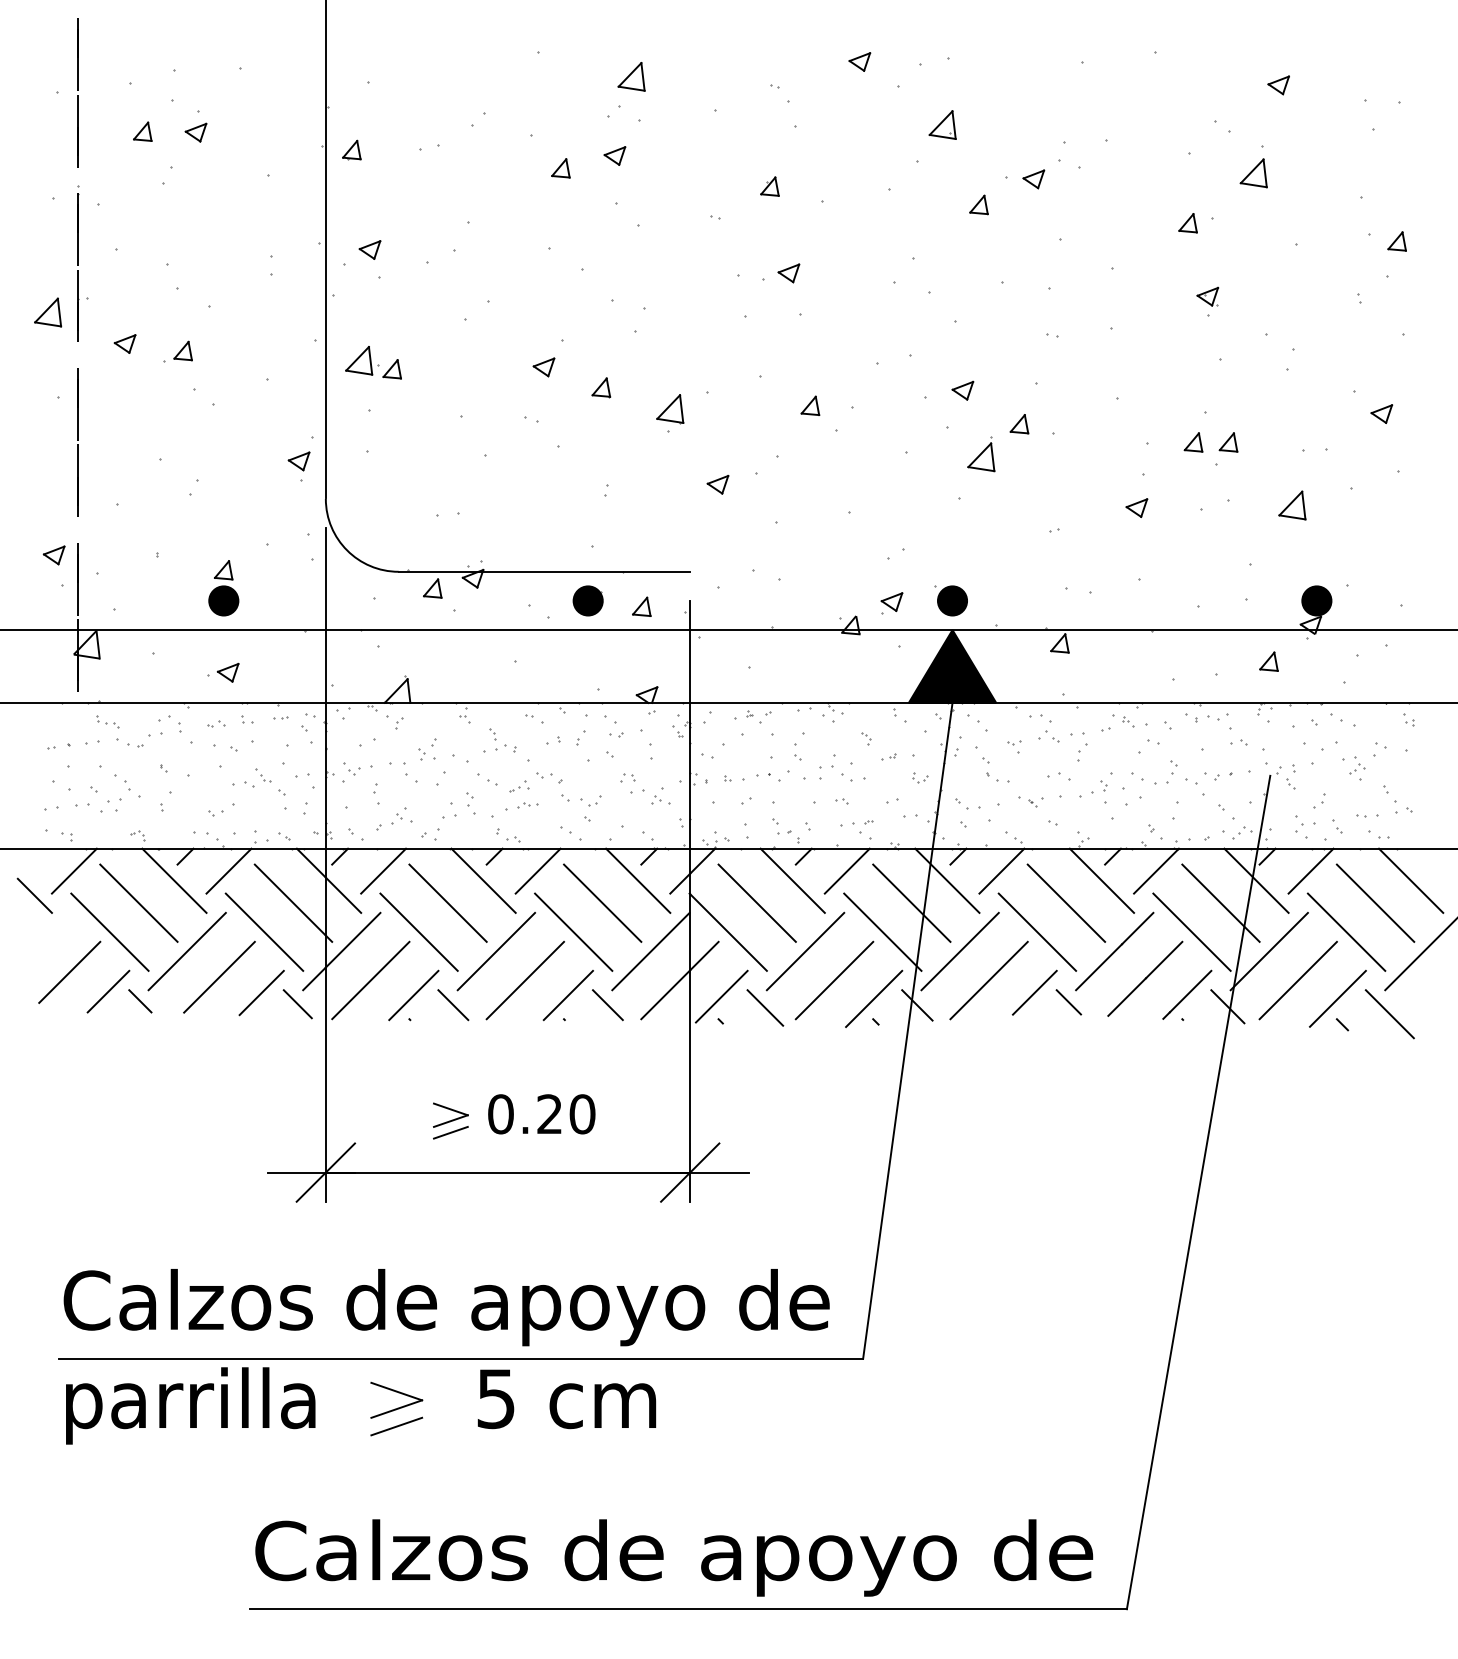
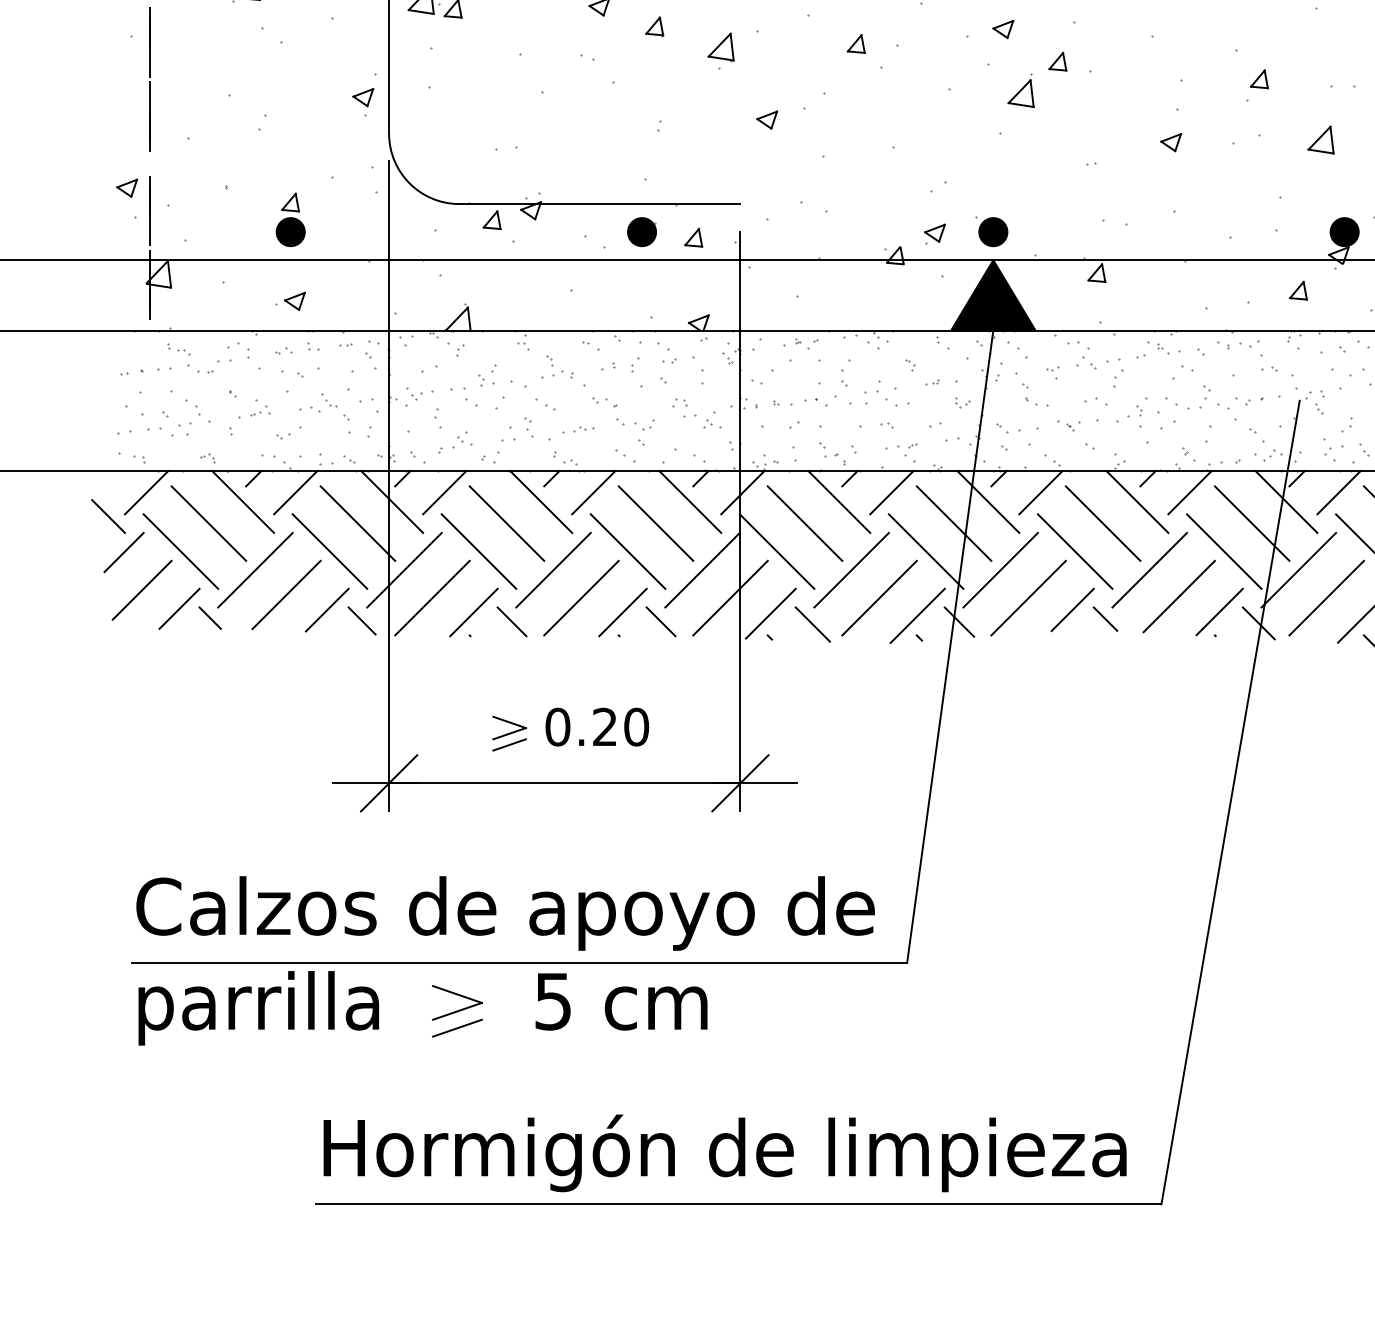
part: (1193, 442) -> (1225, 79), removed
part: (519, 786) -> (260, 411), moved
line: (50, 932) -> (123, 551), added
text: (674, 1556) -> (725, 1153), Calzos de apoyo de -> Hormigón de limpieza

